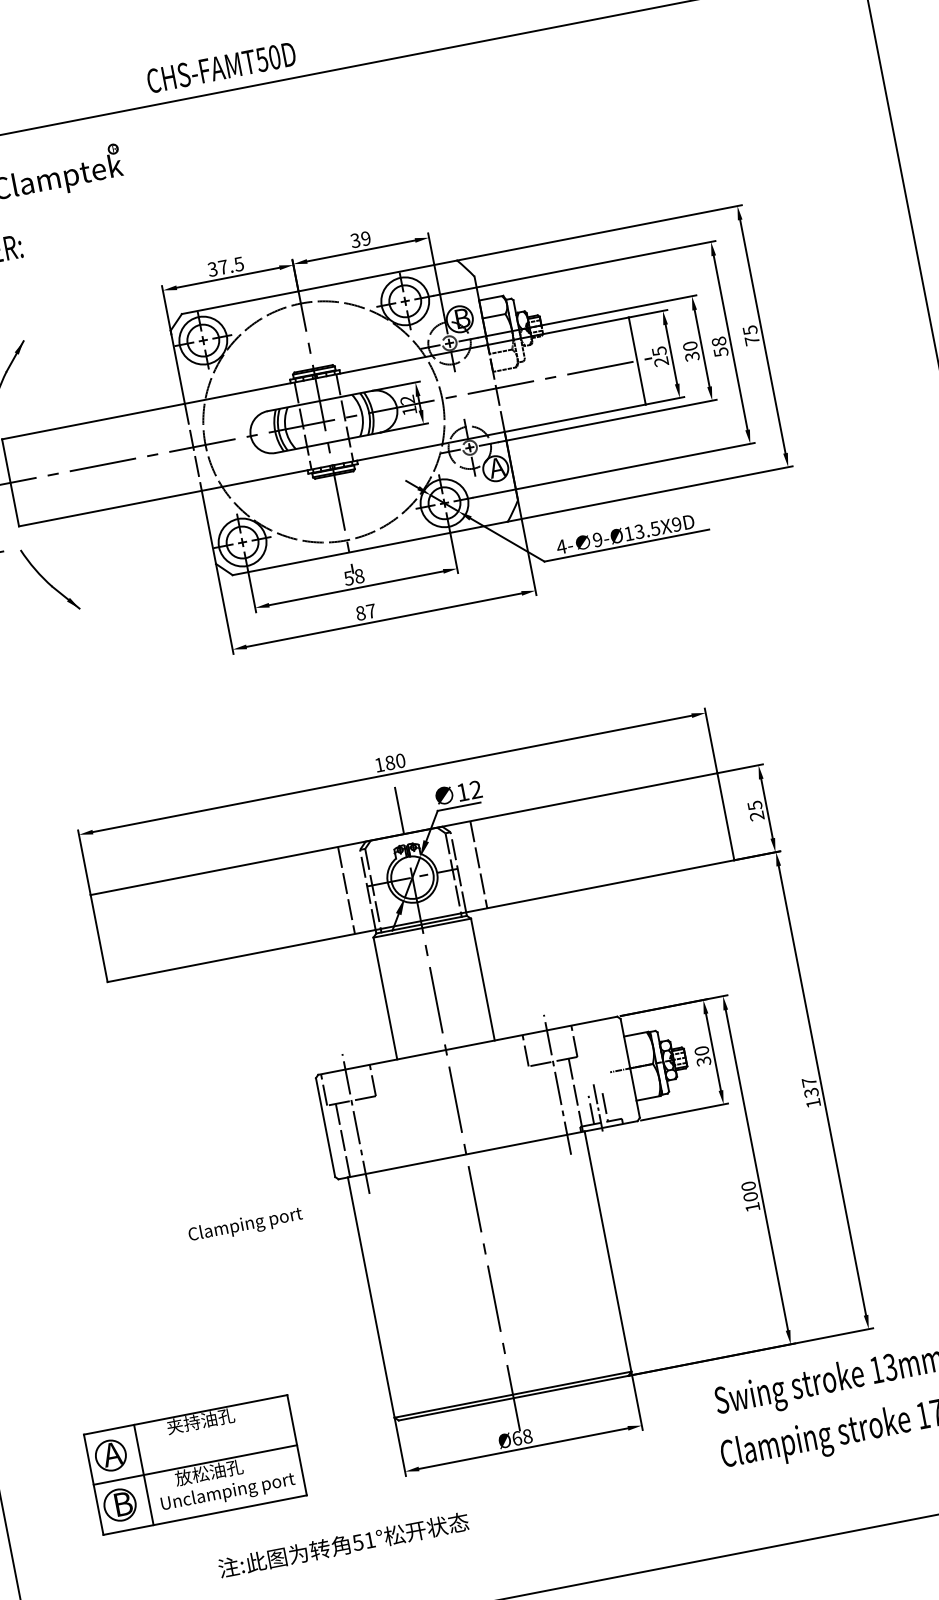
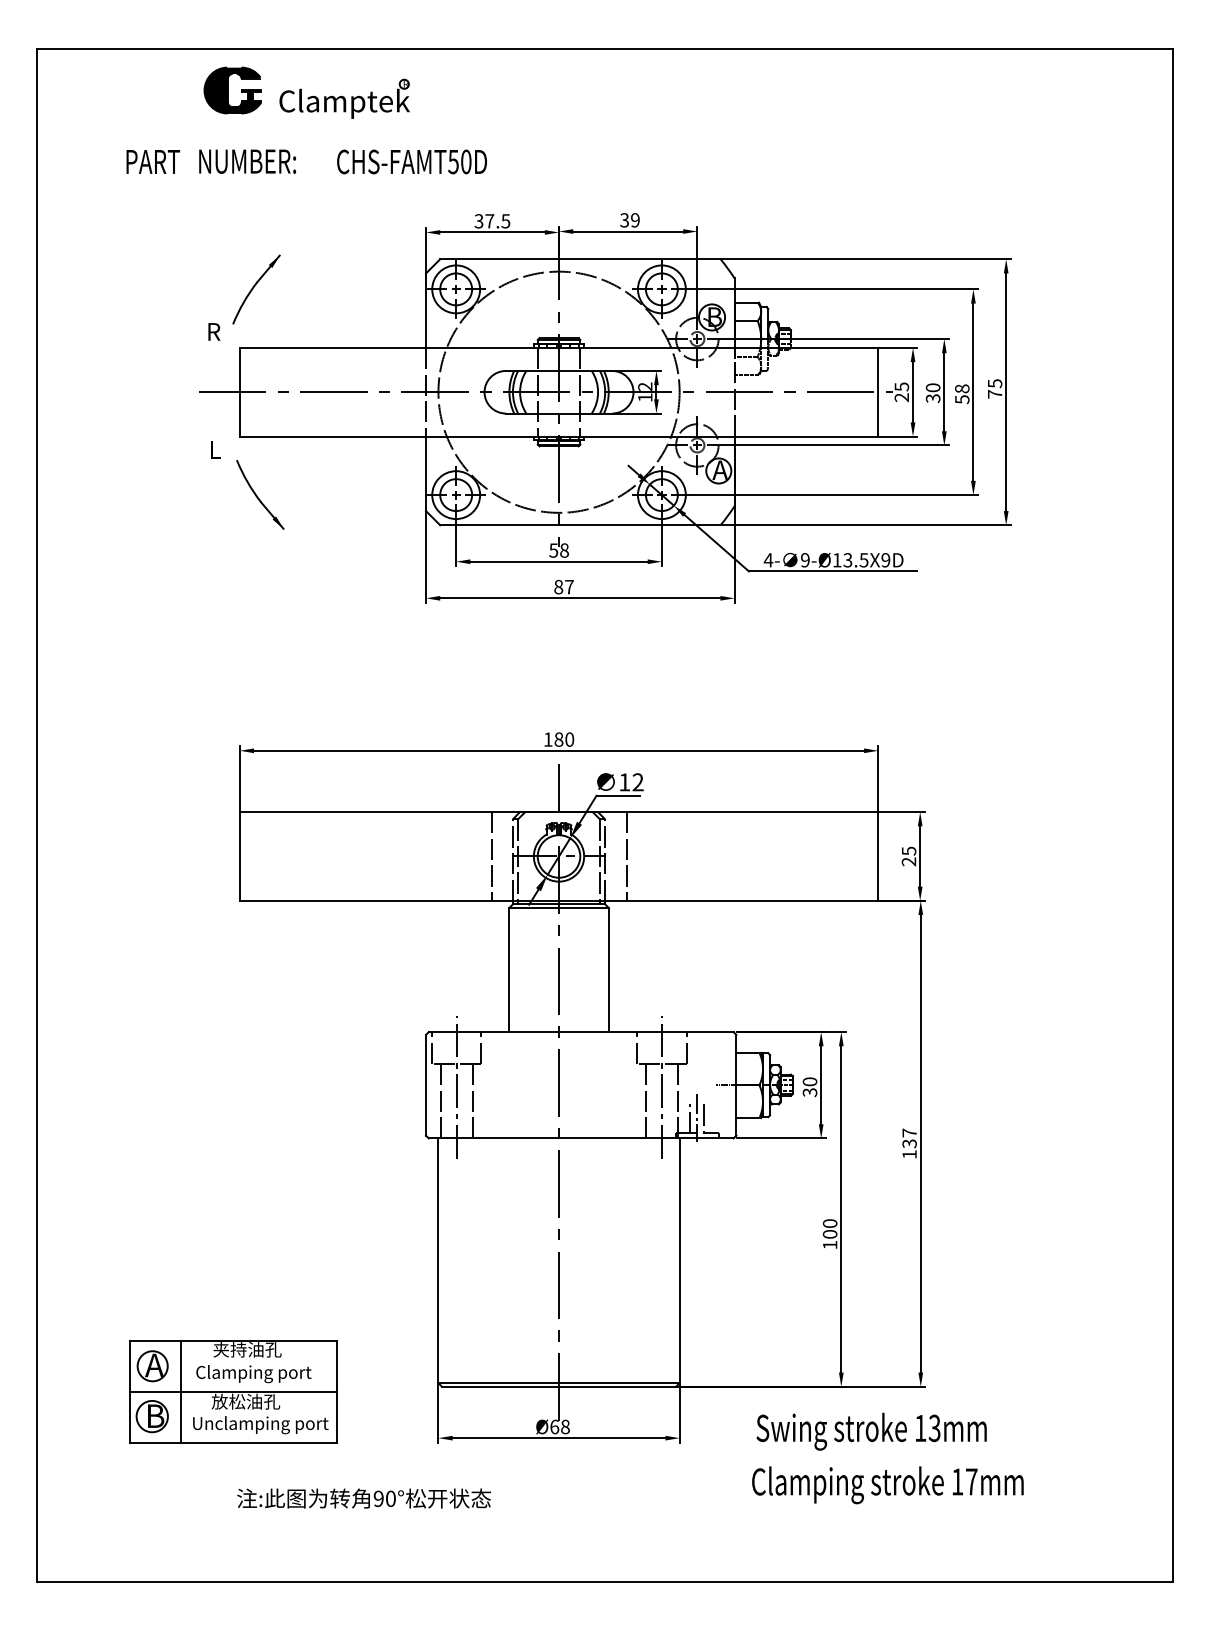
text: (220, 67) -> (411, 161), moved
line: (543, 1100) -> (645, 1100), added
line: (374, 1133) -> (472, 1100), added
text: (245, 1225) -> (253, 1374), moved
text: (363, 1541) -> (384, 1498), 51° -> 90°

